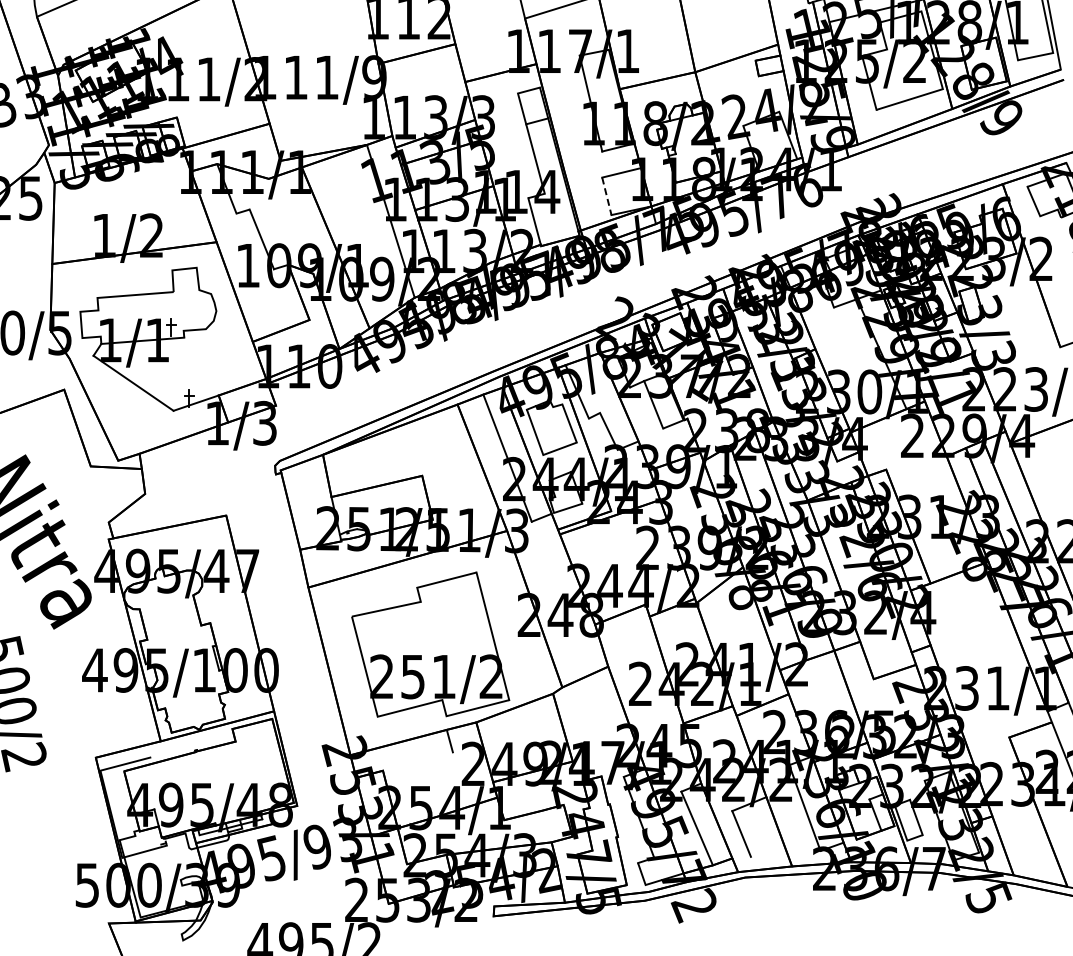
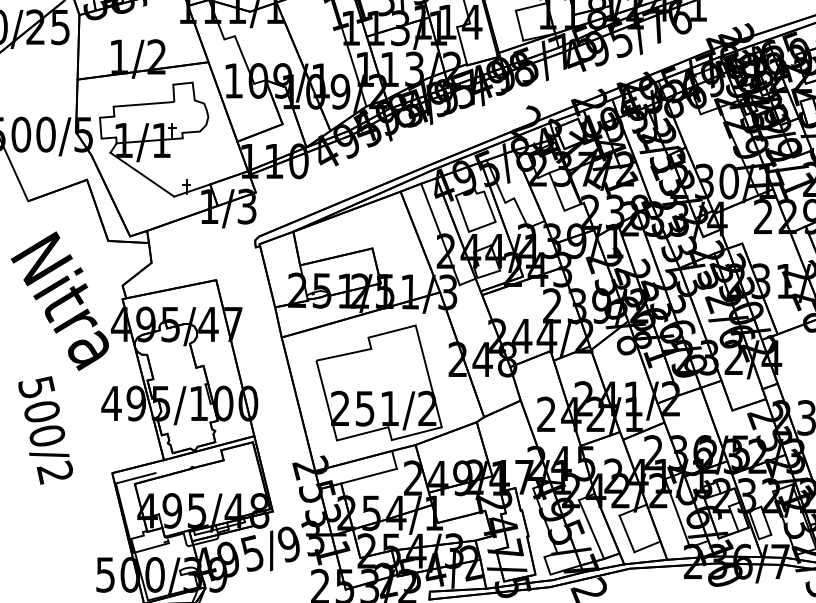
line: (606, 196) -> (519, 25), dashed -> solid
line: (417, 761) -> (368, 476), added
line: (766, 849) -> (646, 546), added

